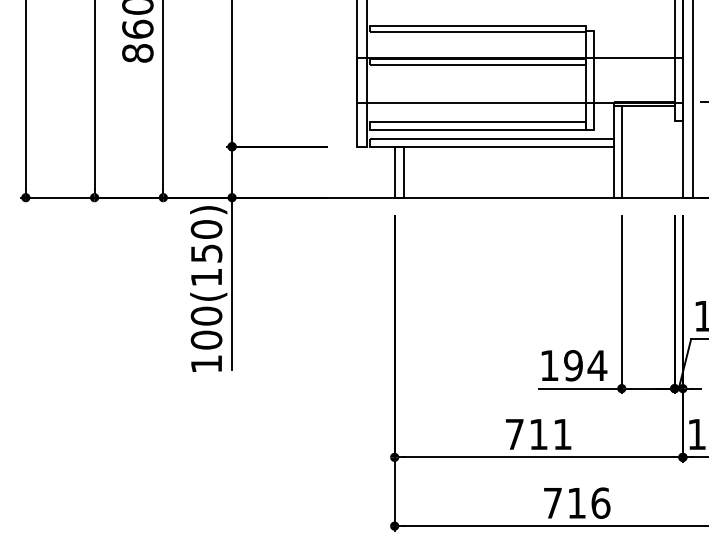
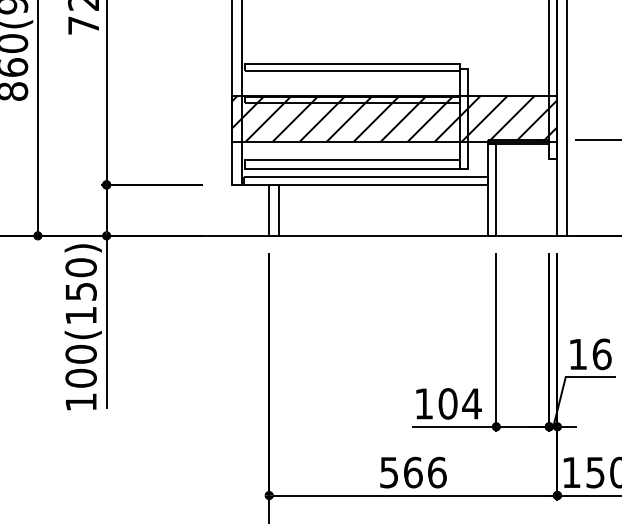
hatch: (519, 80) -> (394, 118), added
text: (573, 365) -> (448, 403), 194 -> 104
text: (538, 434) -> (413, 472), 711 -> 566

